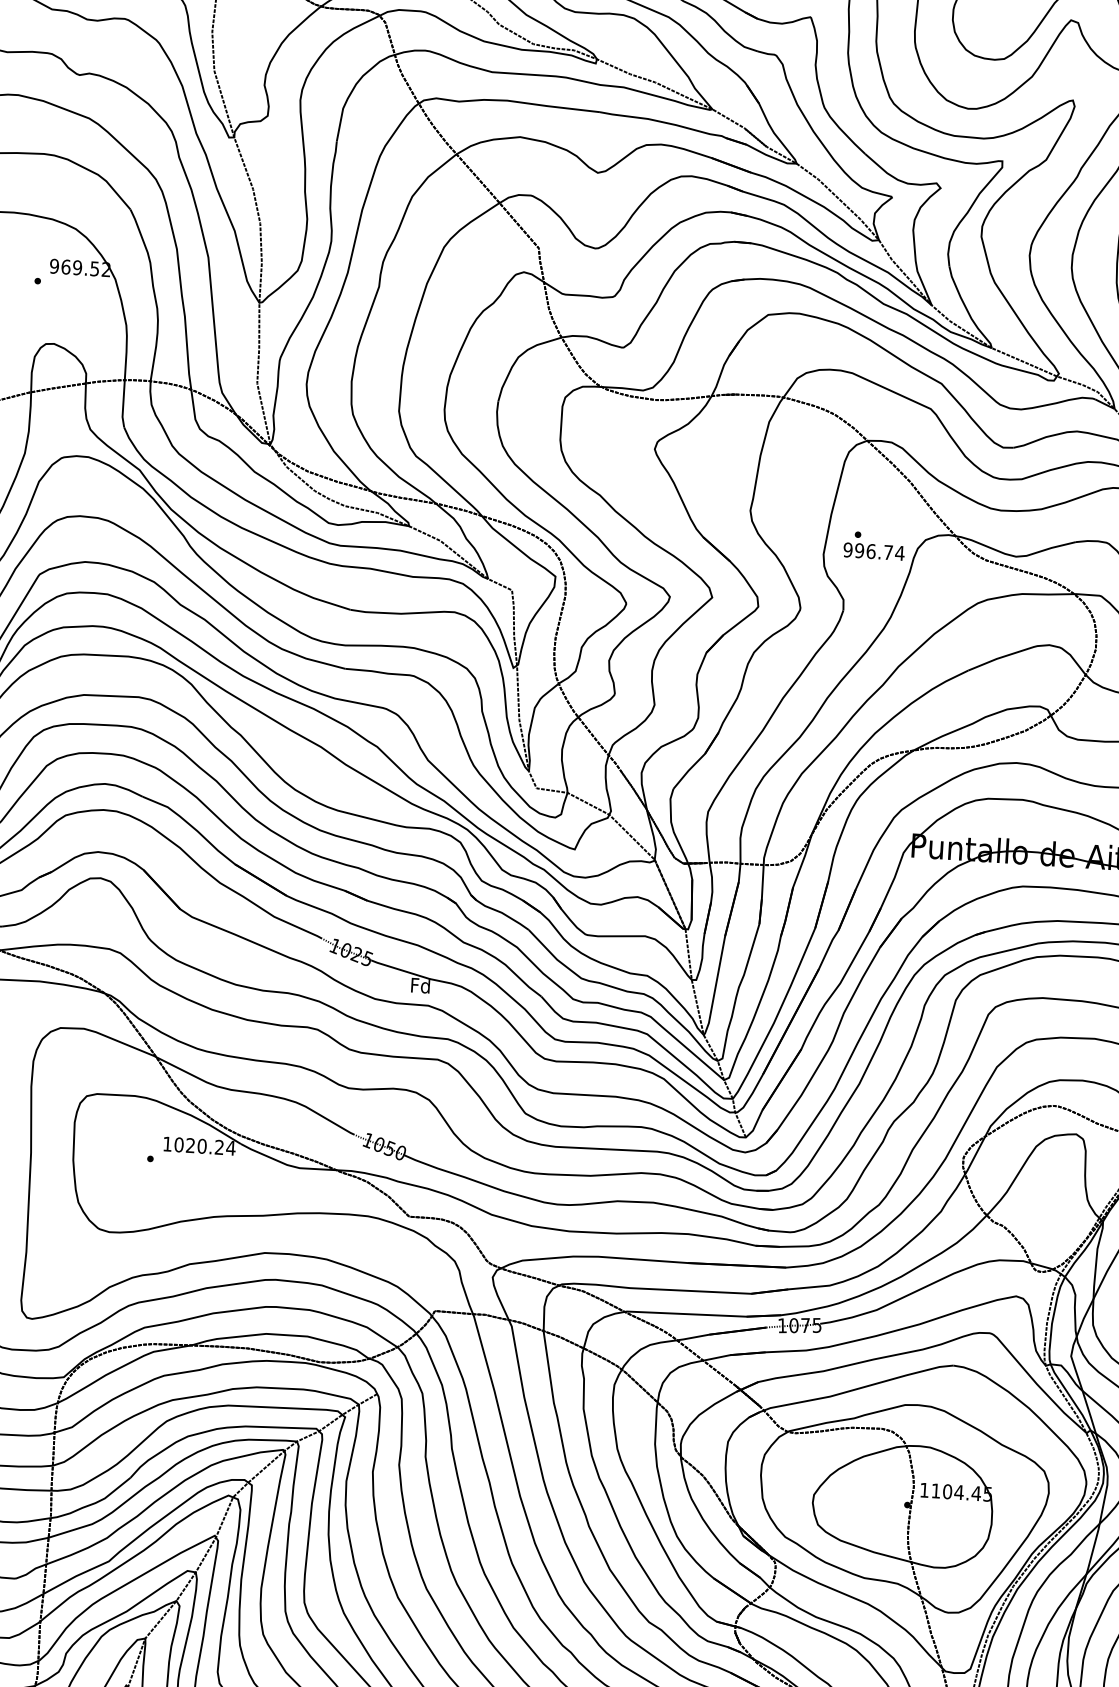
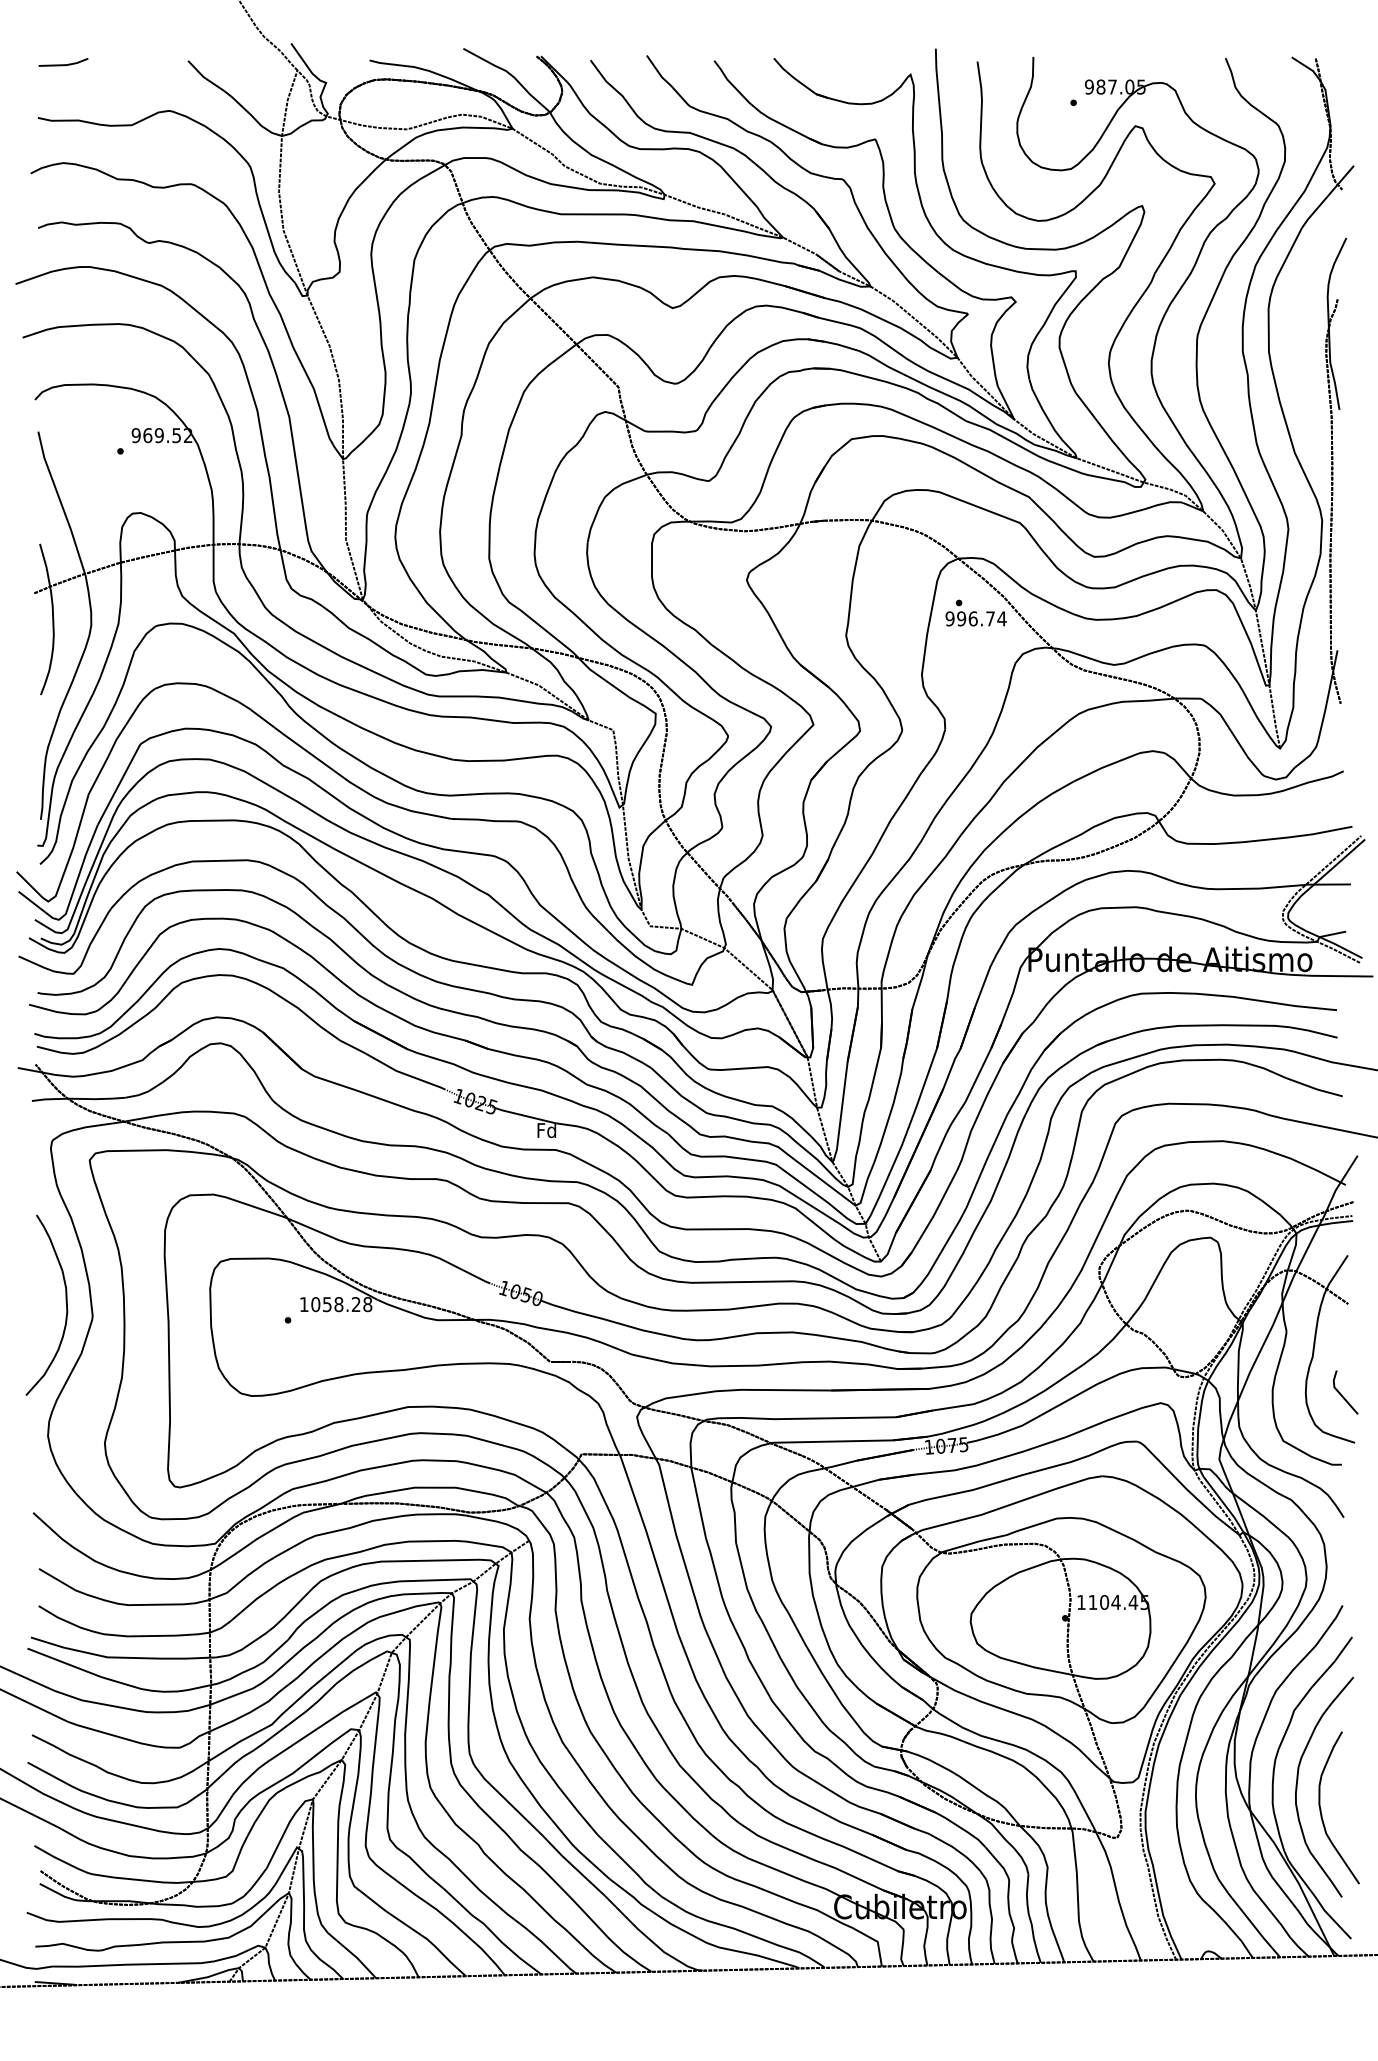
text: (873, 545) -> (975, 612), moved
text: (210, 1146) -> (347, 1304), 1020.24 -> 1058.28

